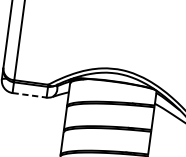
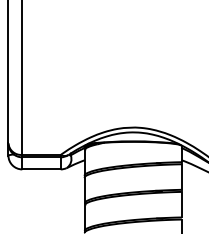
line: (30, 95) -> (42, 169), dashed -> solid

